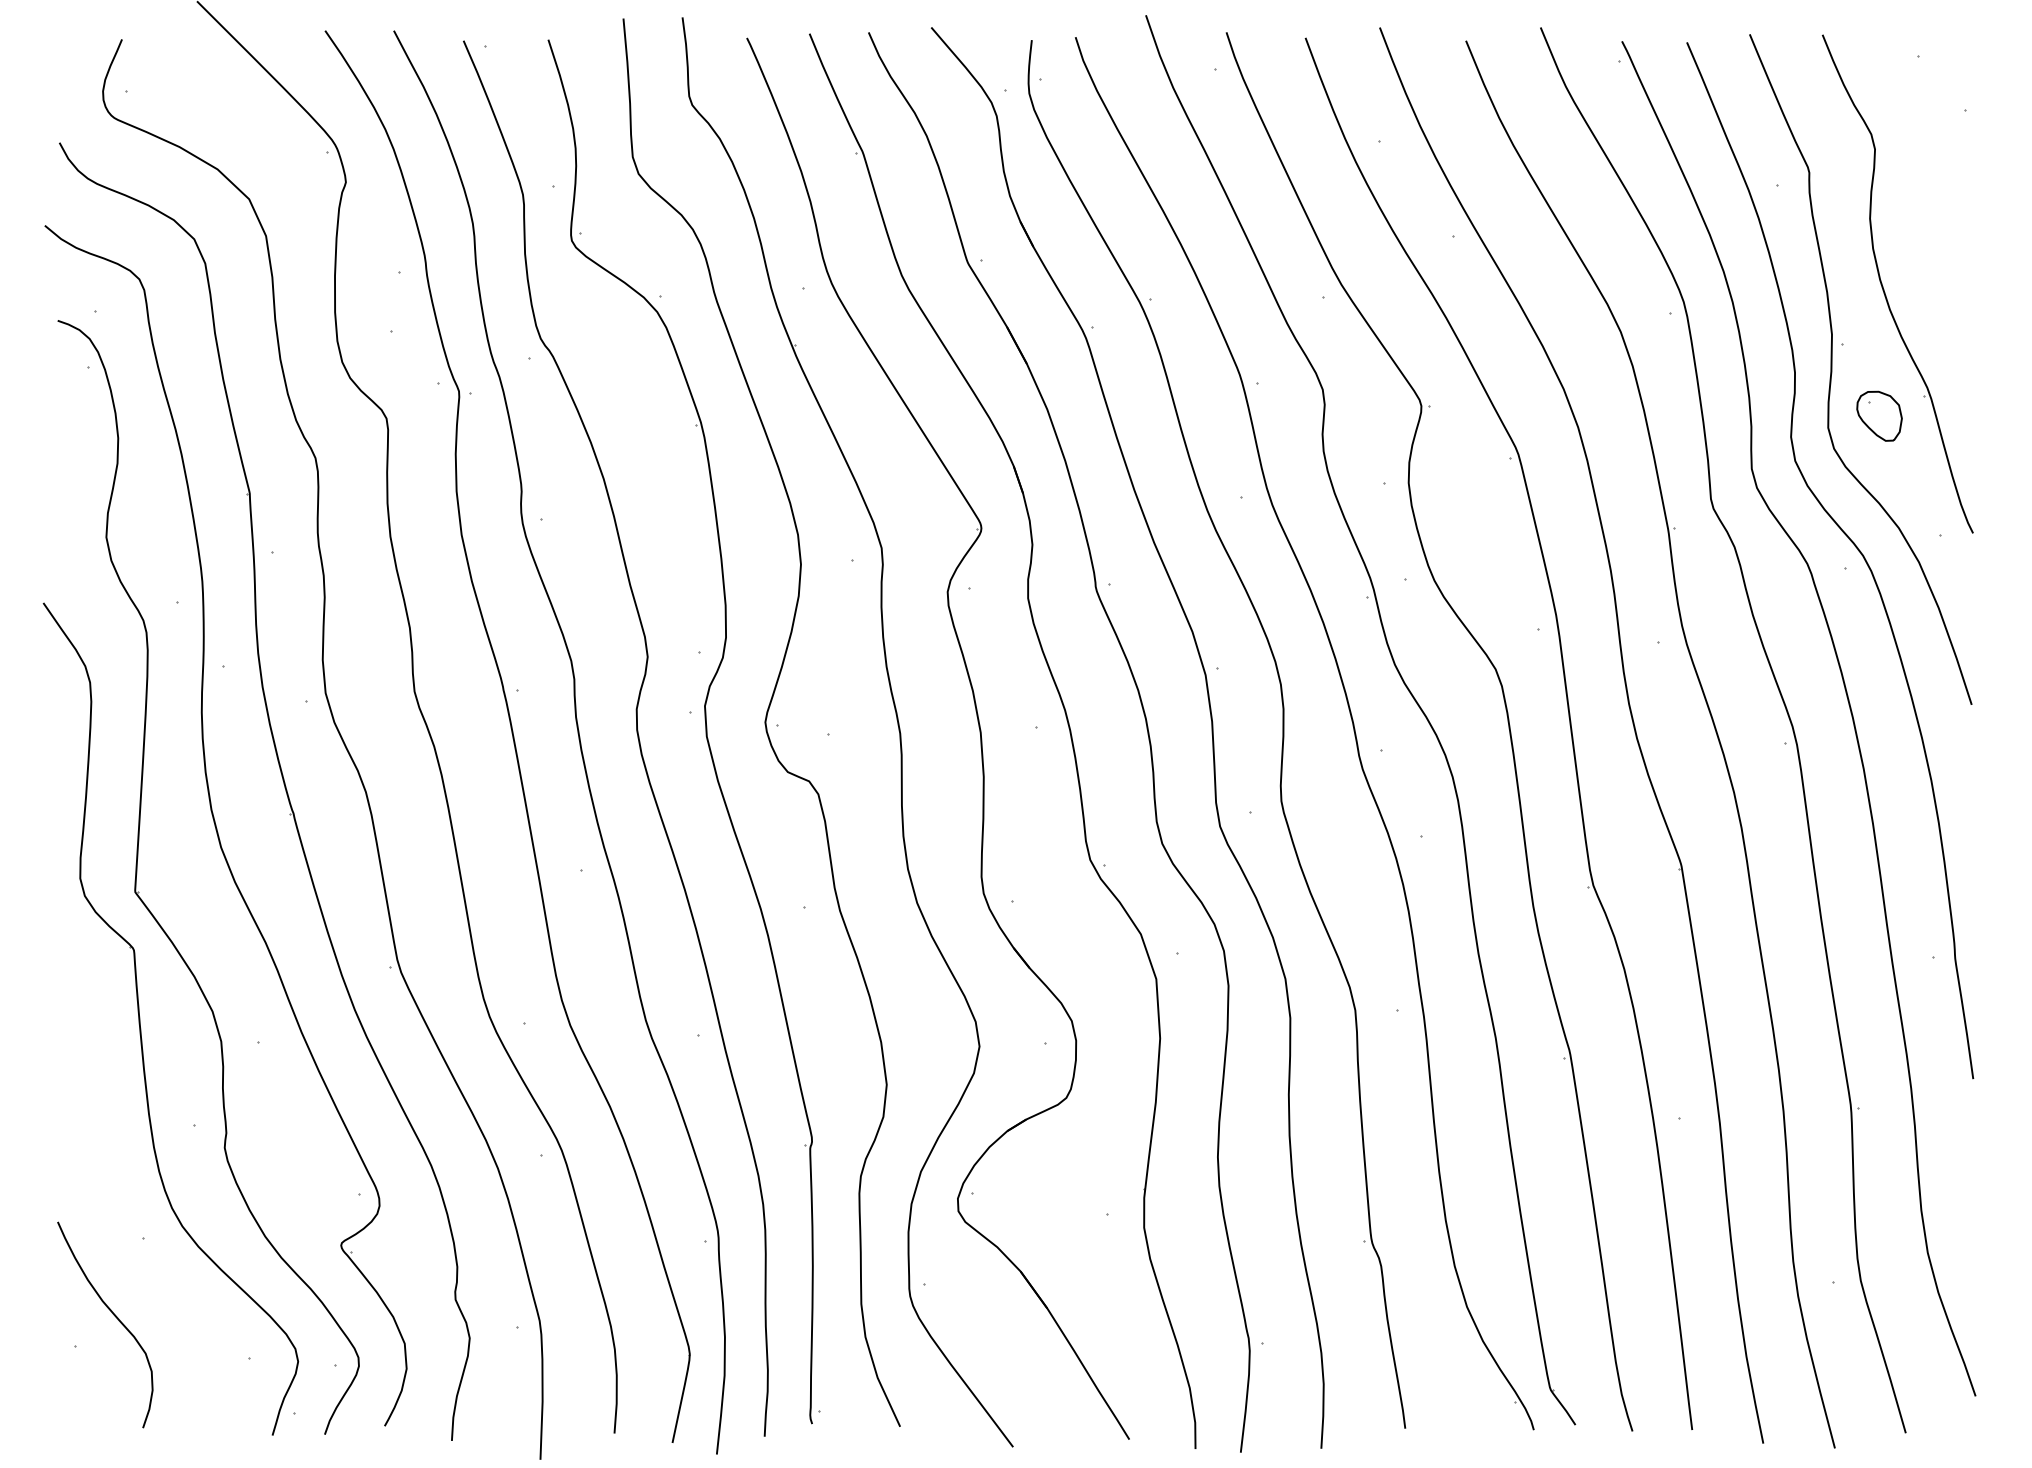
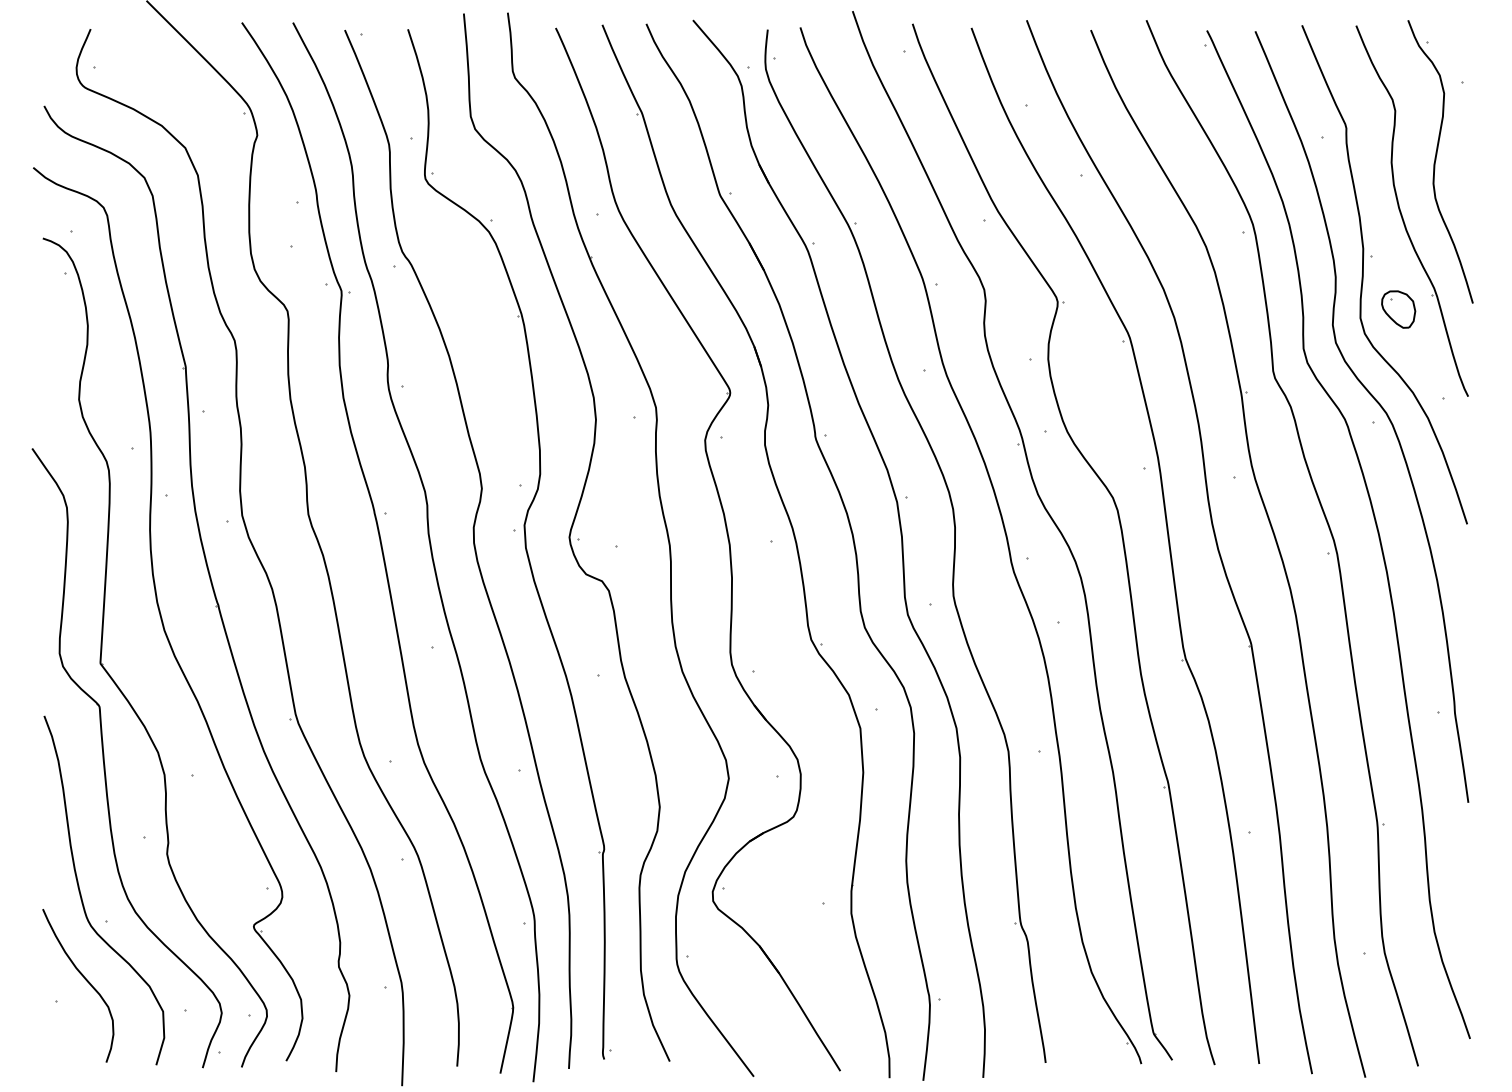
curve: (1929, 217) -> (1435, 161), added
curve: (109, 1202) -> (81, 894), added

